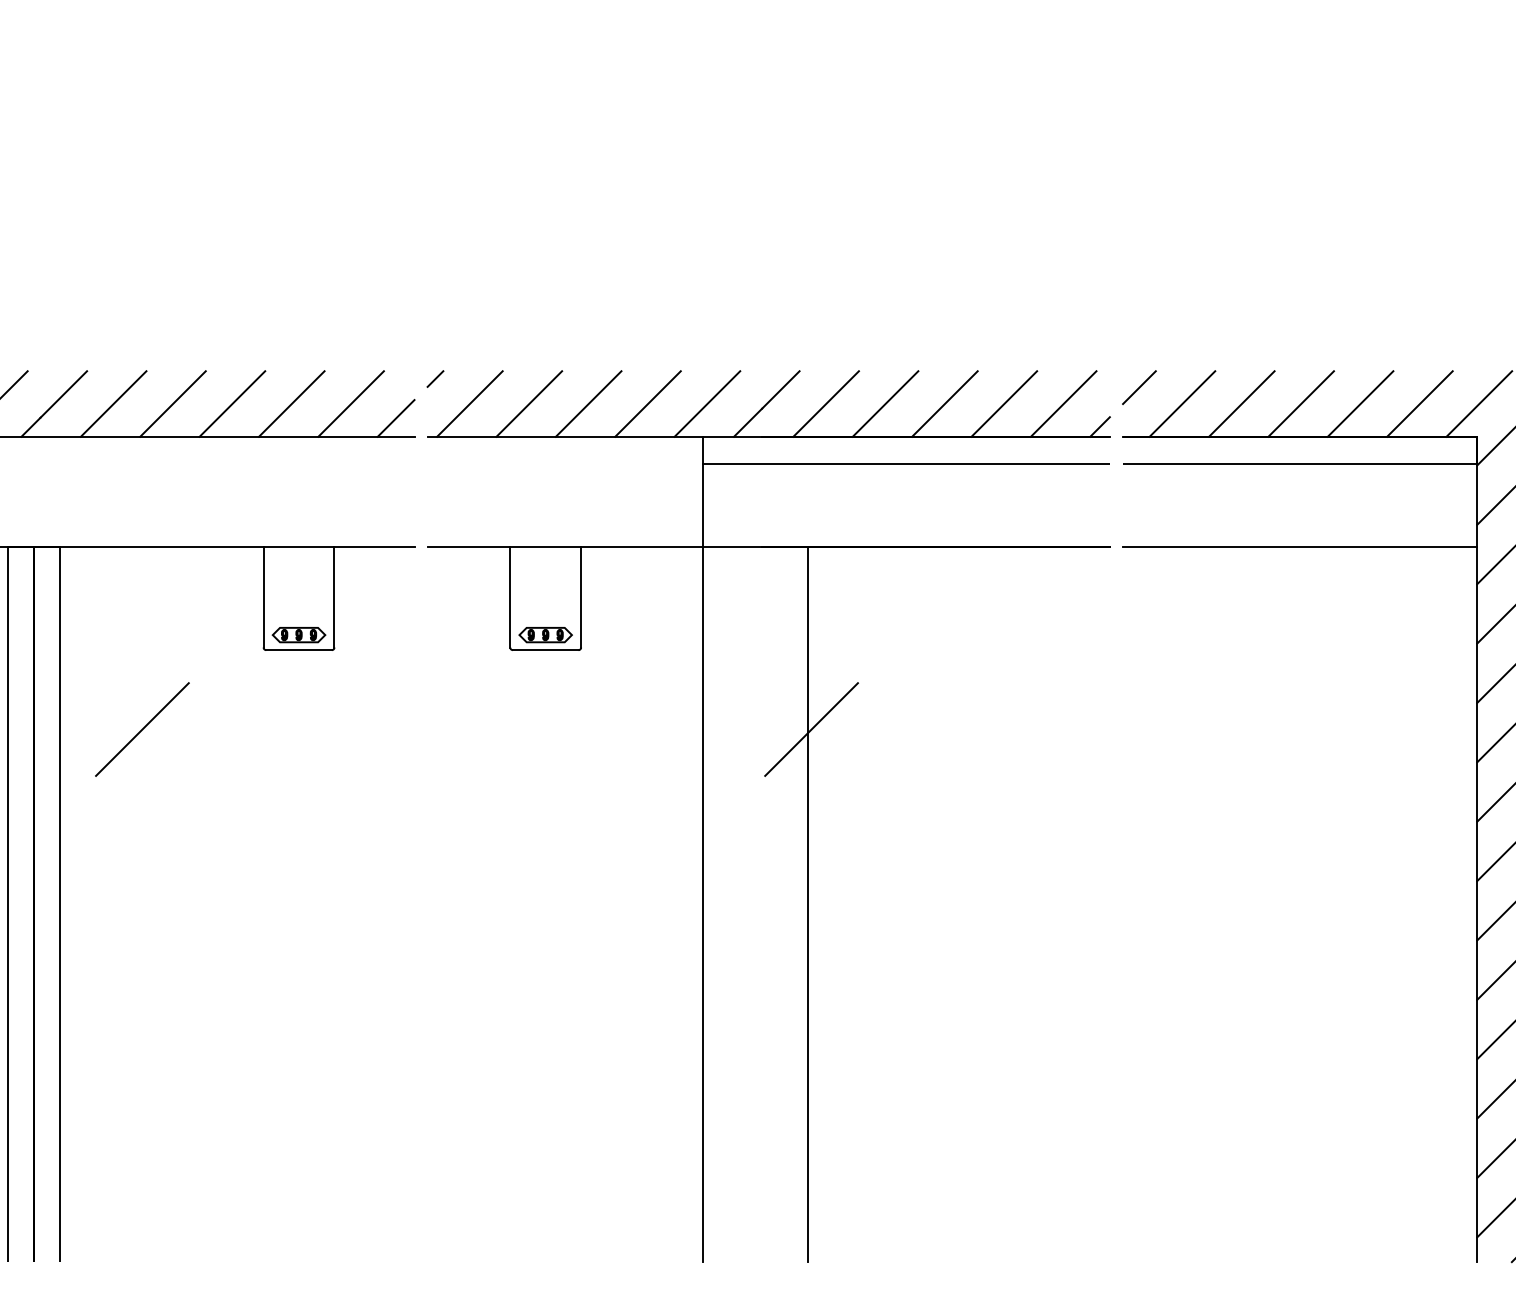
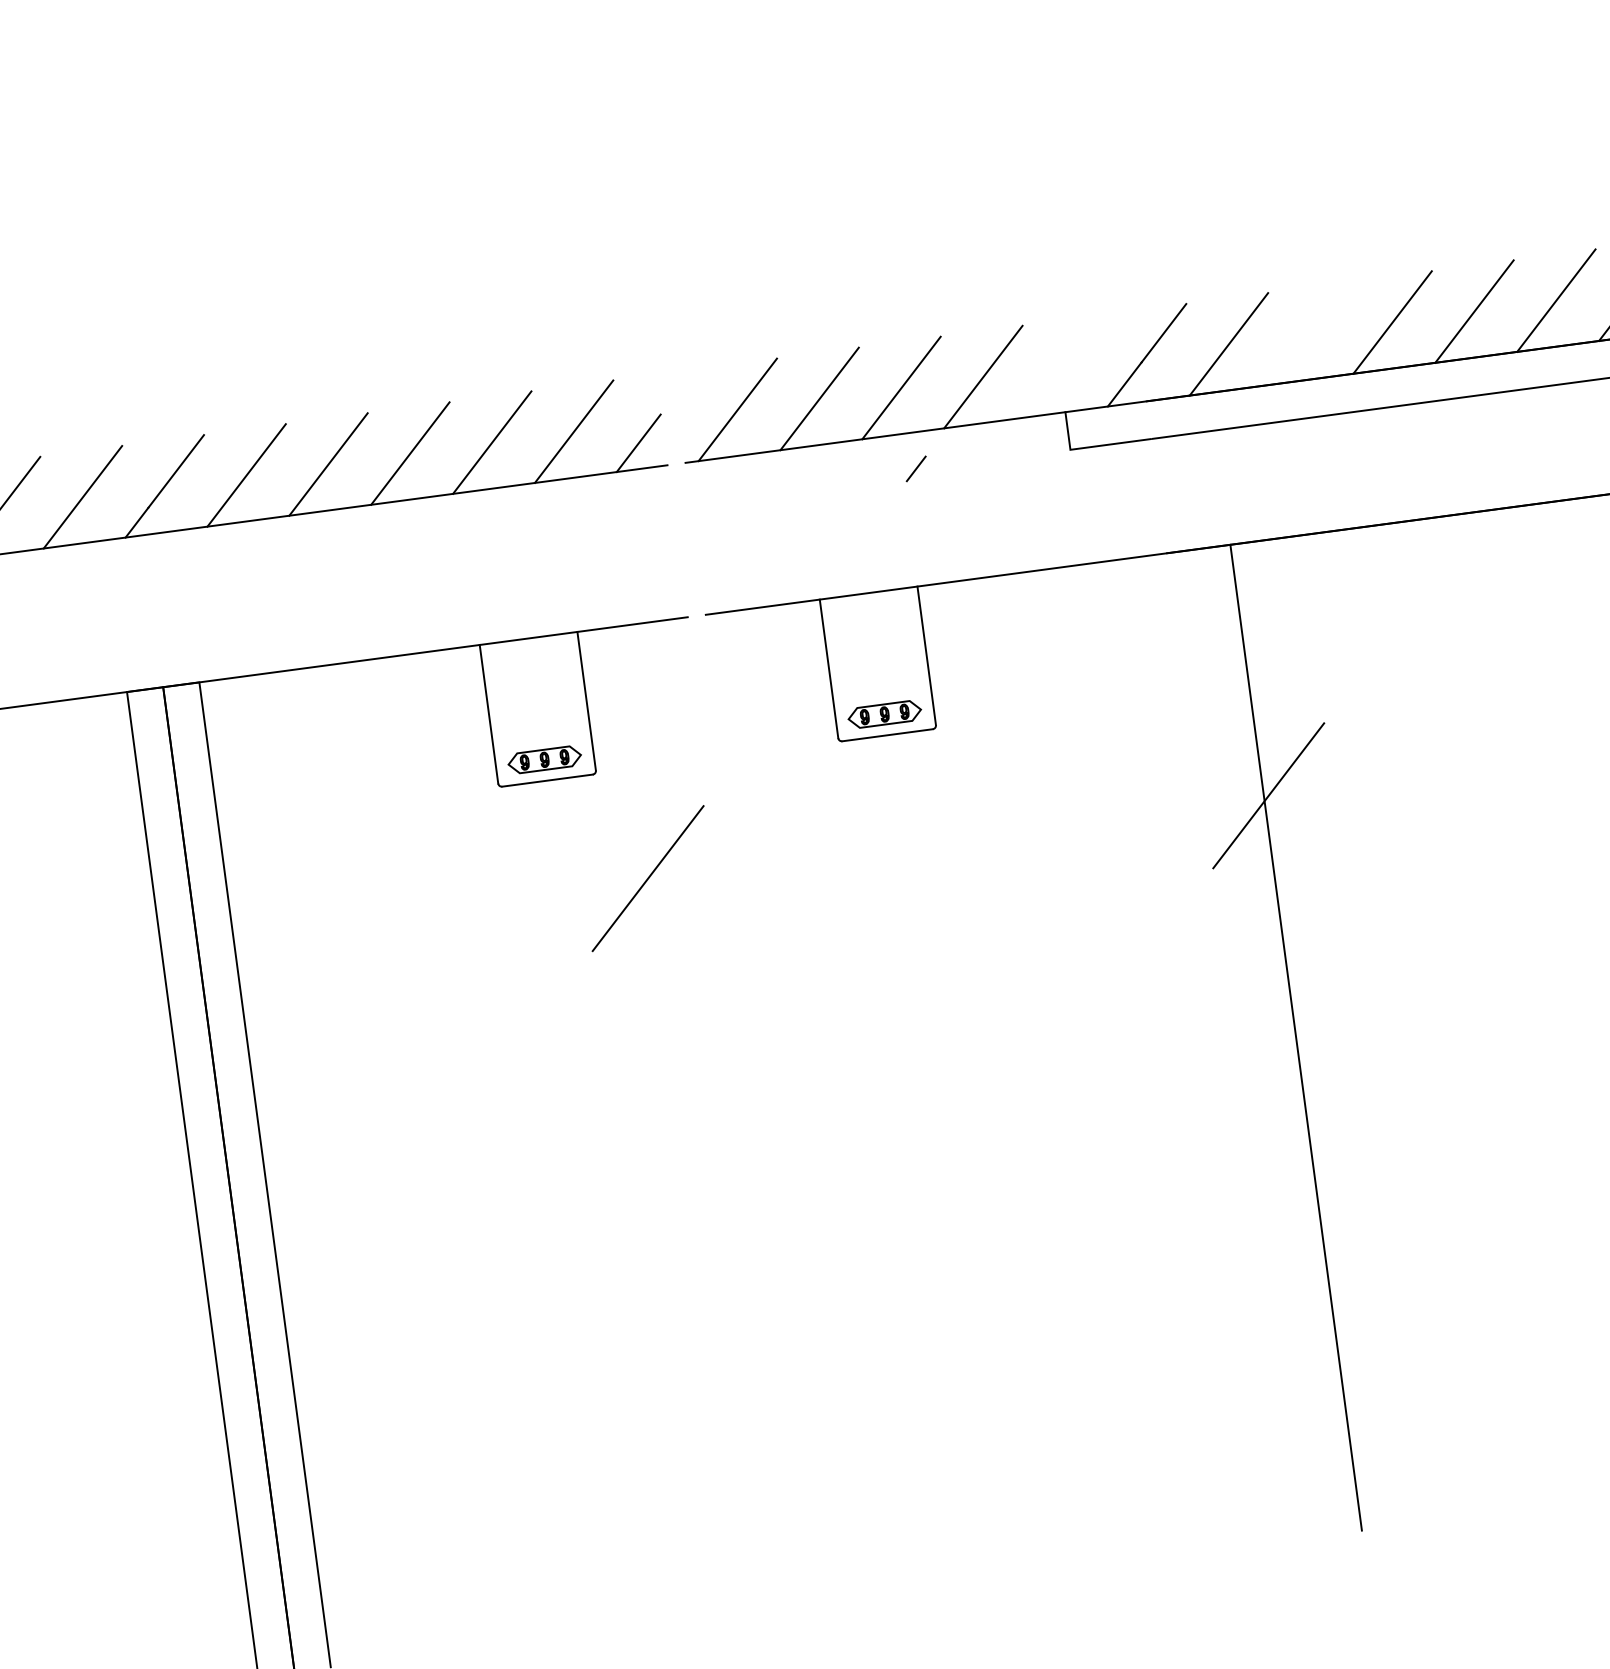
line: (435, 378) -> (916, 468), moved
line: (707, 403) -> (1065, 365), removed
line: (885, 403) -> (1310, 332), removed
line: (142, 729) -> (648, 878), moved
line: (703, 863) -> (1144, 1000), removed

